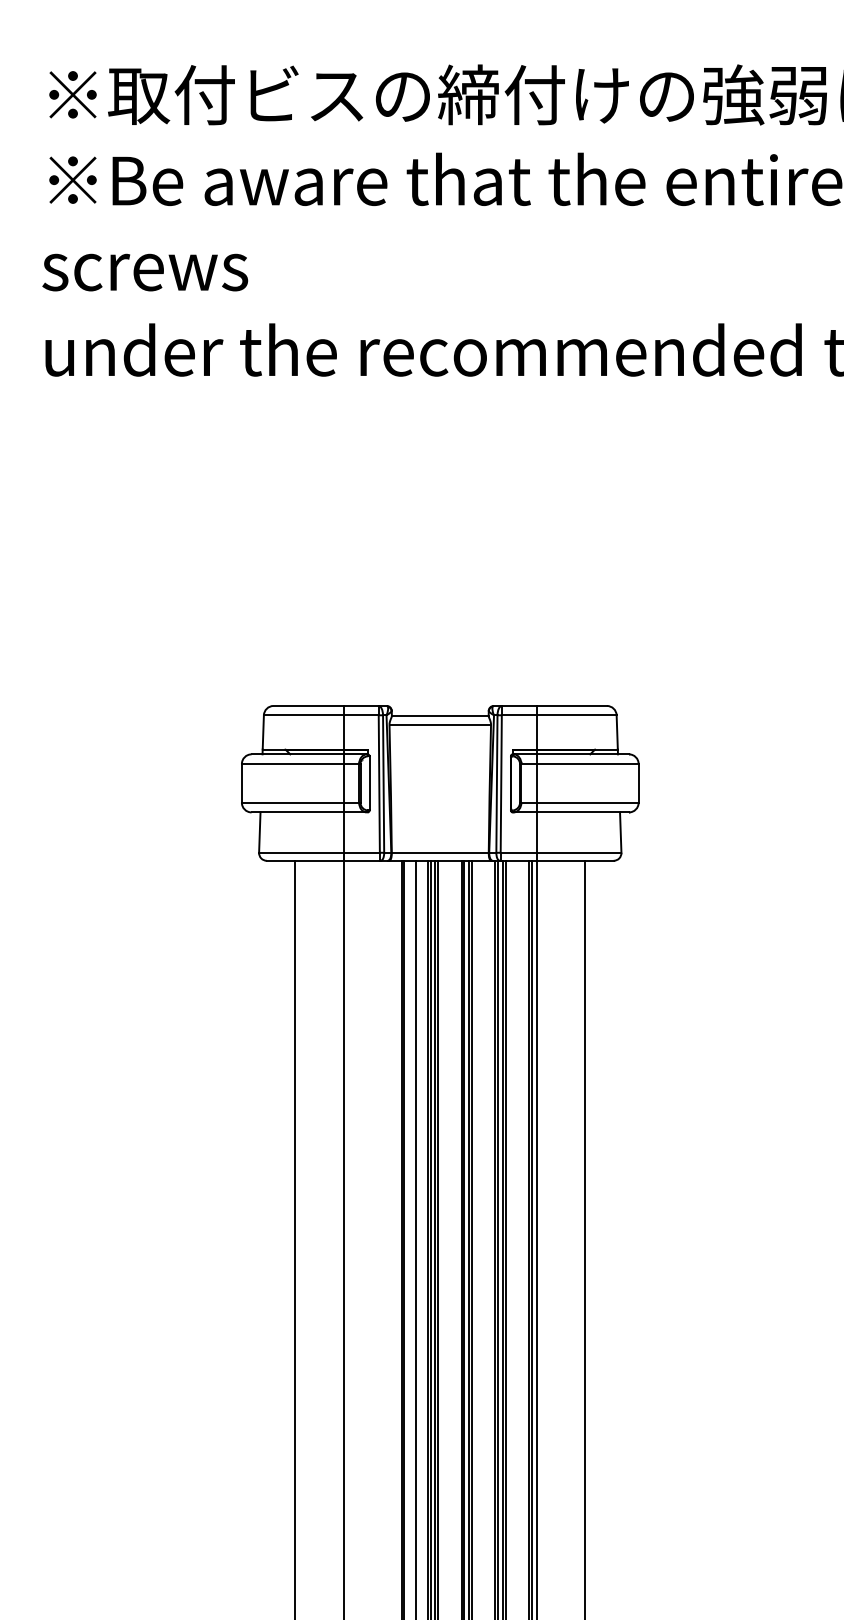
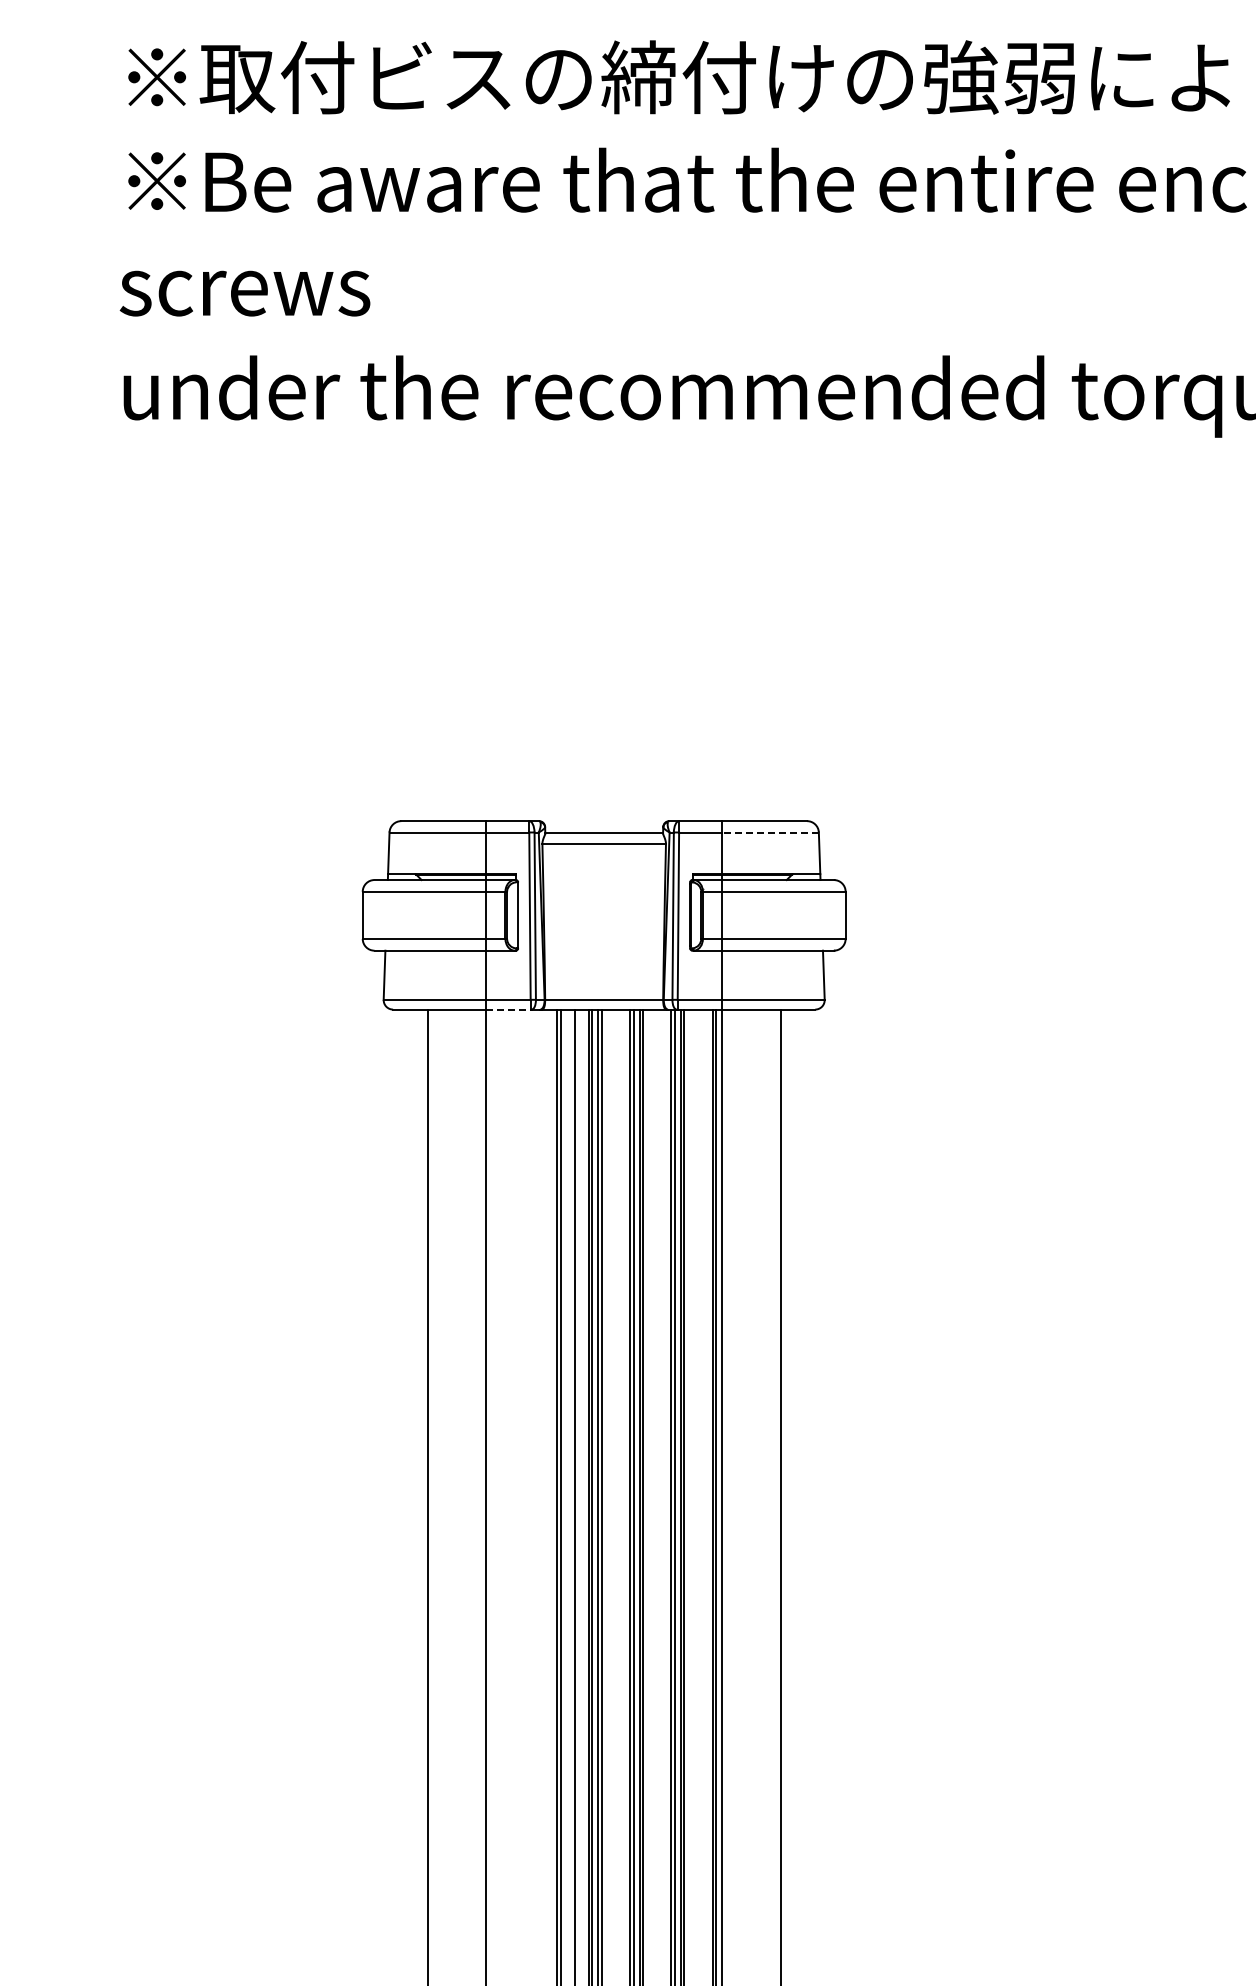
line: (576, 715) -> (769, 832), solid -> dashed
line: (362, 860) -> (509, 1009), solid -> dashed

